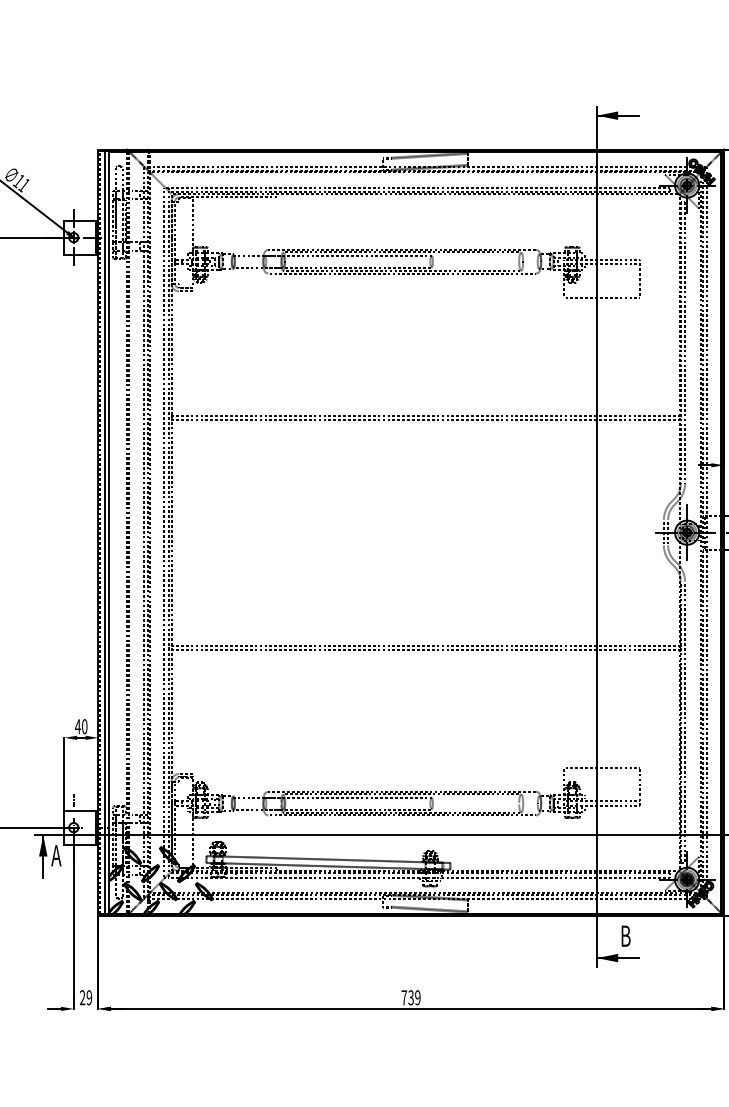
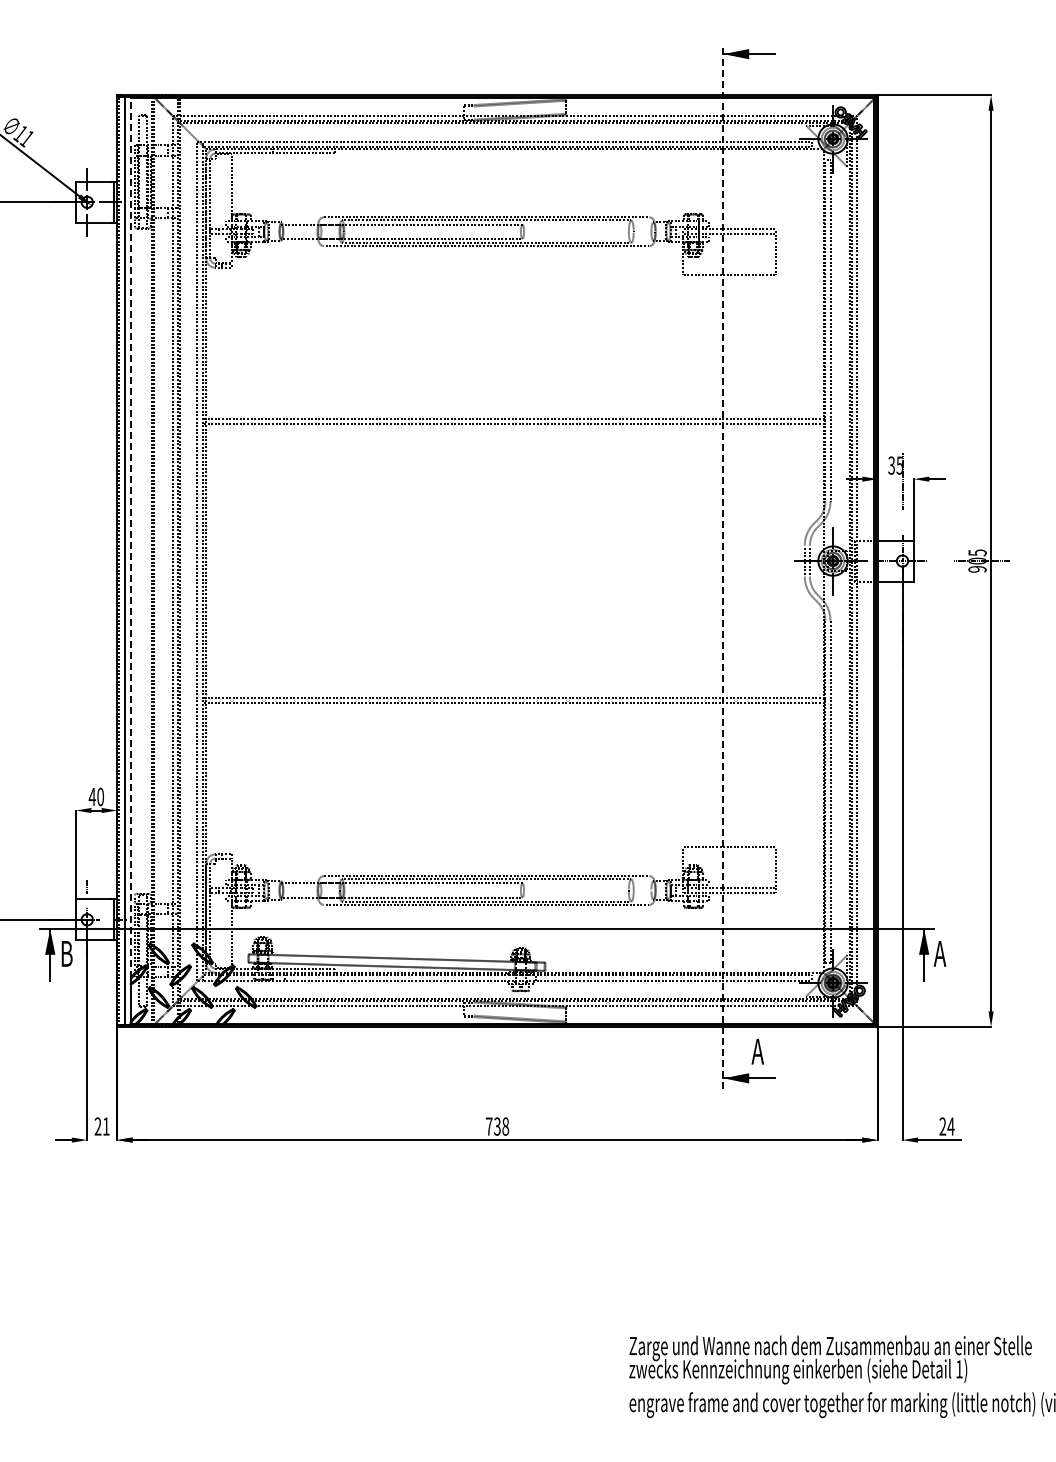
line: (109, 513) -> (130, 537), solid -> dashed
line: (597, 536) -> (723, 565), solid -> dashed
text: (55, 855) -> (65, 953), A -> B
text: (625, 936) -> (757, 1051), B -> A
text: (89, 997) -> (106, 1126), 29 -> 21
text: (417, 997) -> (505, 1126), 739 -> 738

